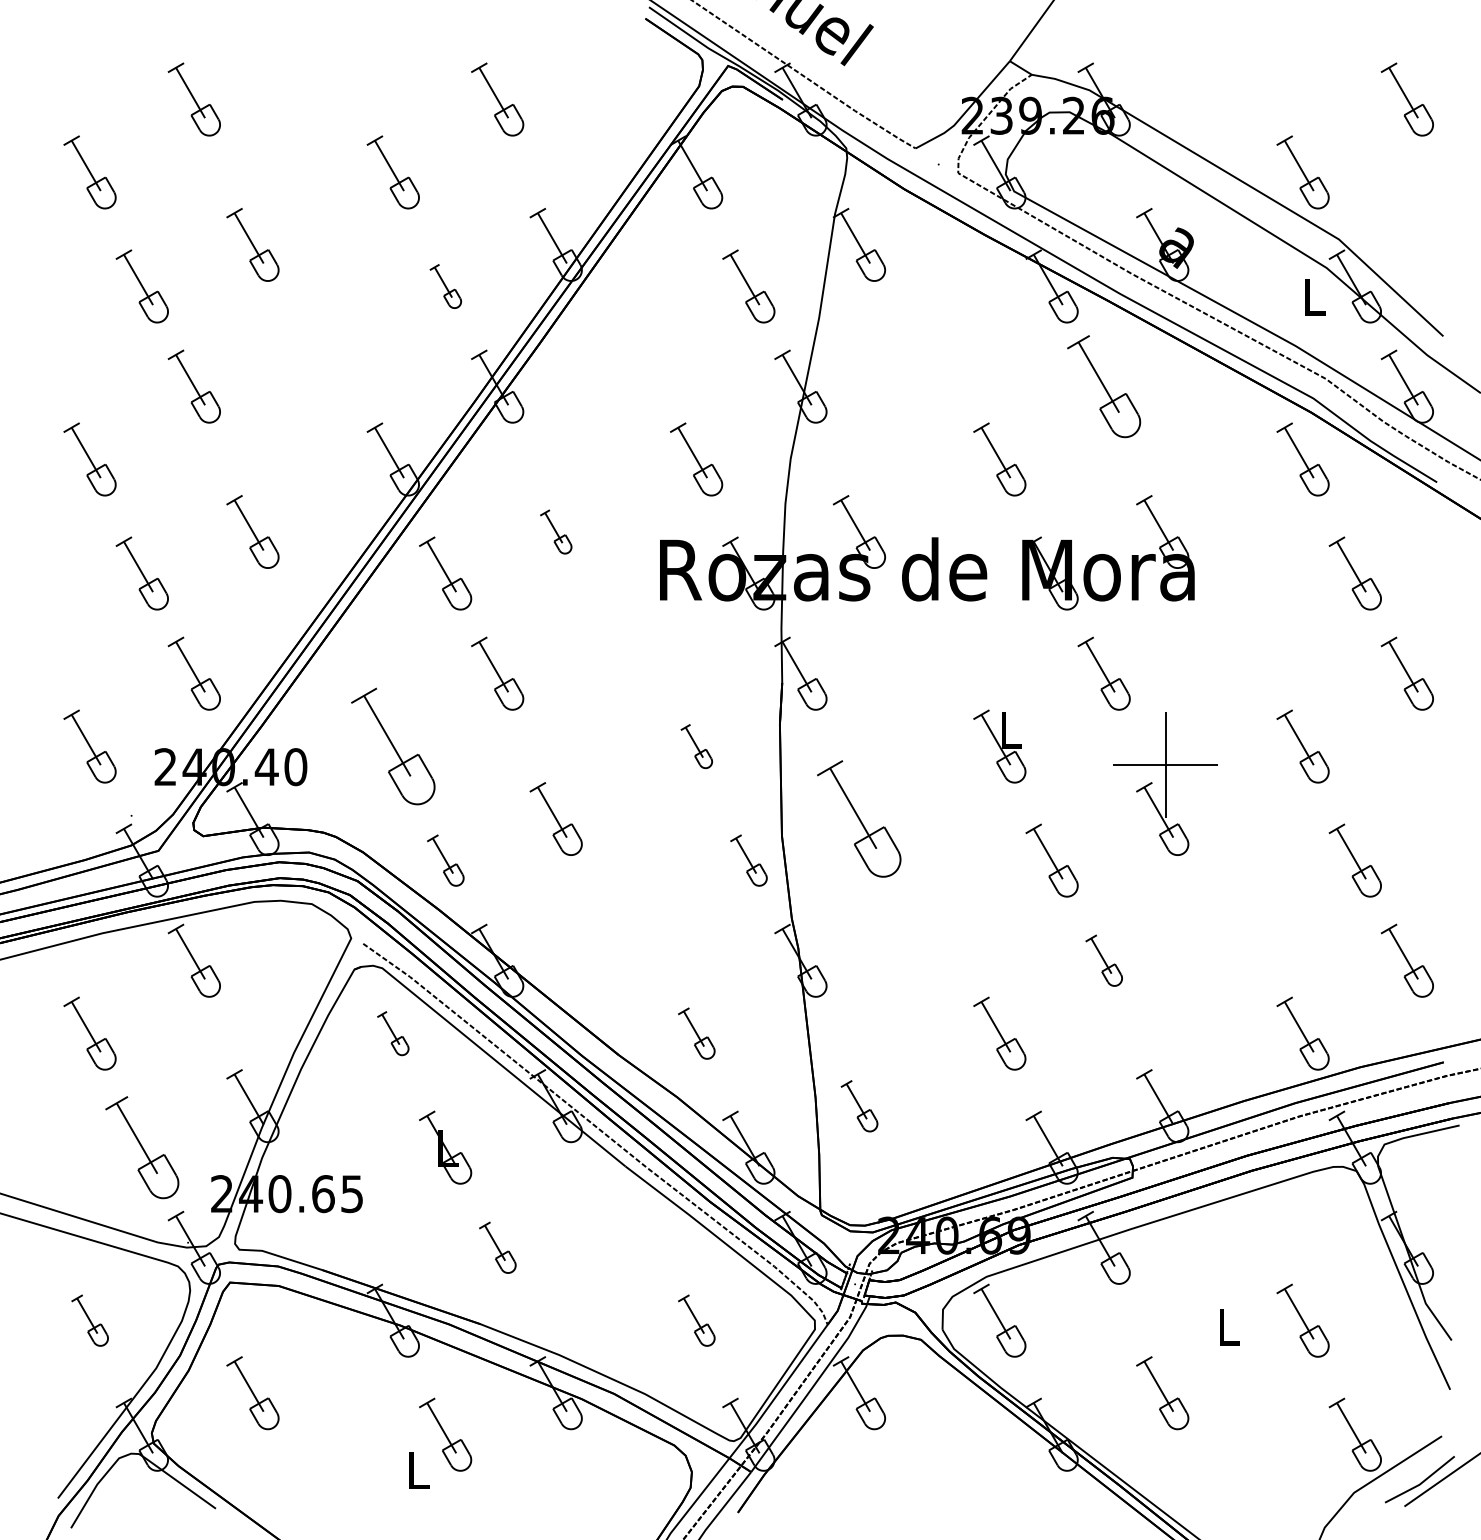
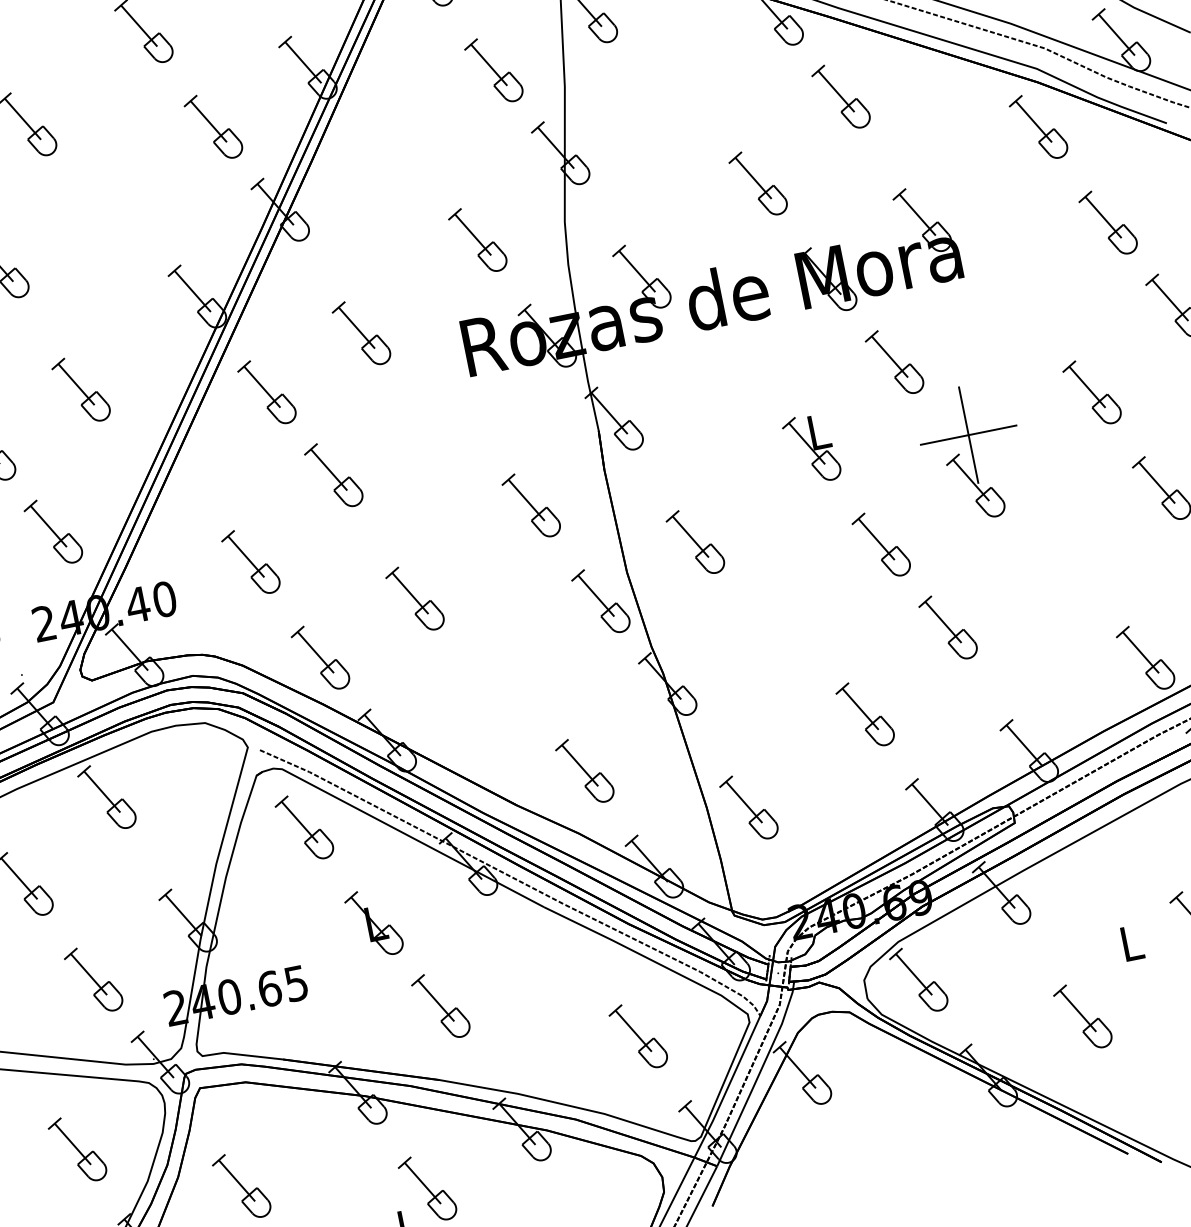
part: (445, 286) -> (213, 127), size x1.67
part: (1103, 386) -> (840, 96), size x0.71
part: (555, 531) -> (360, 333), size x1.67
part: (392, 746) -> (250, 562), size x0.62
part: (696, 746) -> (531, 505), size x1.67
part: (859, 818) -> (695, 541), size x0.62
part: (445, 860) -> (320, 657), size x1.43
part: (748, 860) -> (600, 601), size x1.43
part: (1103, 960) -> (947, 627), size x1.43
part: (392, 1033) -> (303, 827), size x1.67
part: (696, 1033) -> (584, 770), size x1.43
part: (859, 1106) -> (749, 808), size x1.43
part: (141, 1147) -> (92, 979), size x0.71
part: (497, 1247) -> (440, 1005), size x1.43
part: (89, 1320) -> (77, 1149), size x1.43
part: (696, 1320) -> (638, 1036), size x1.43

